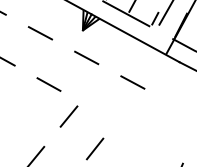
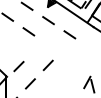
line: (67, 114) -> (36, 47), removed

